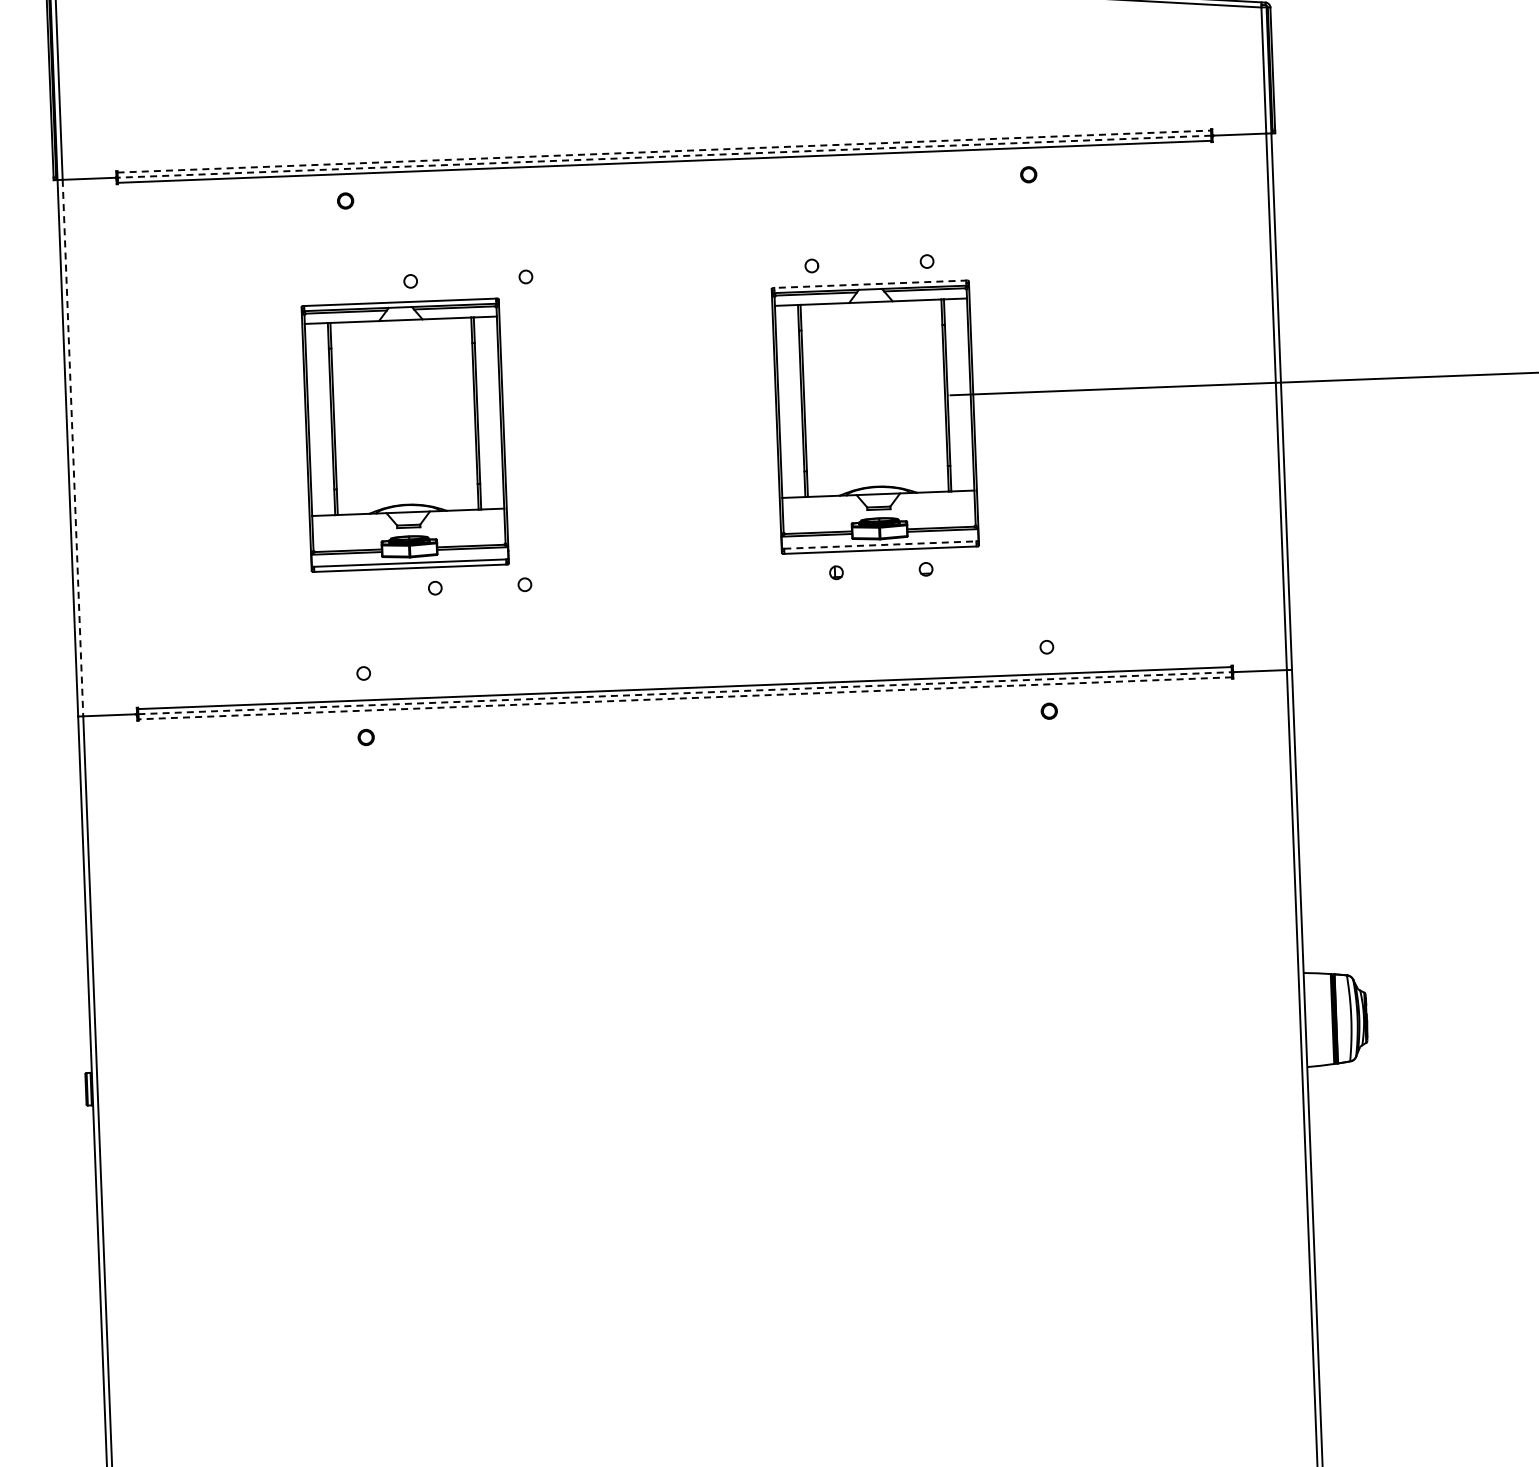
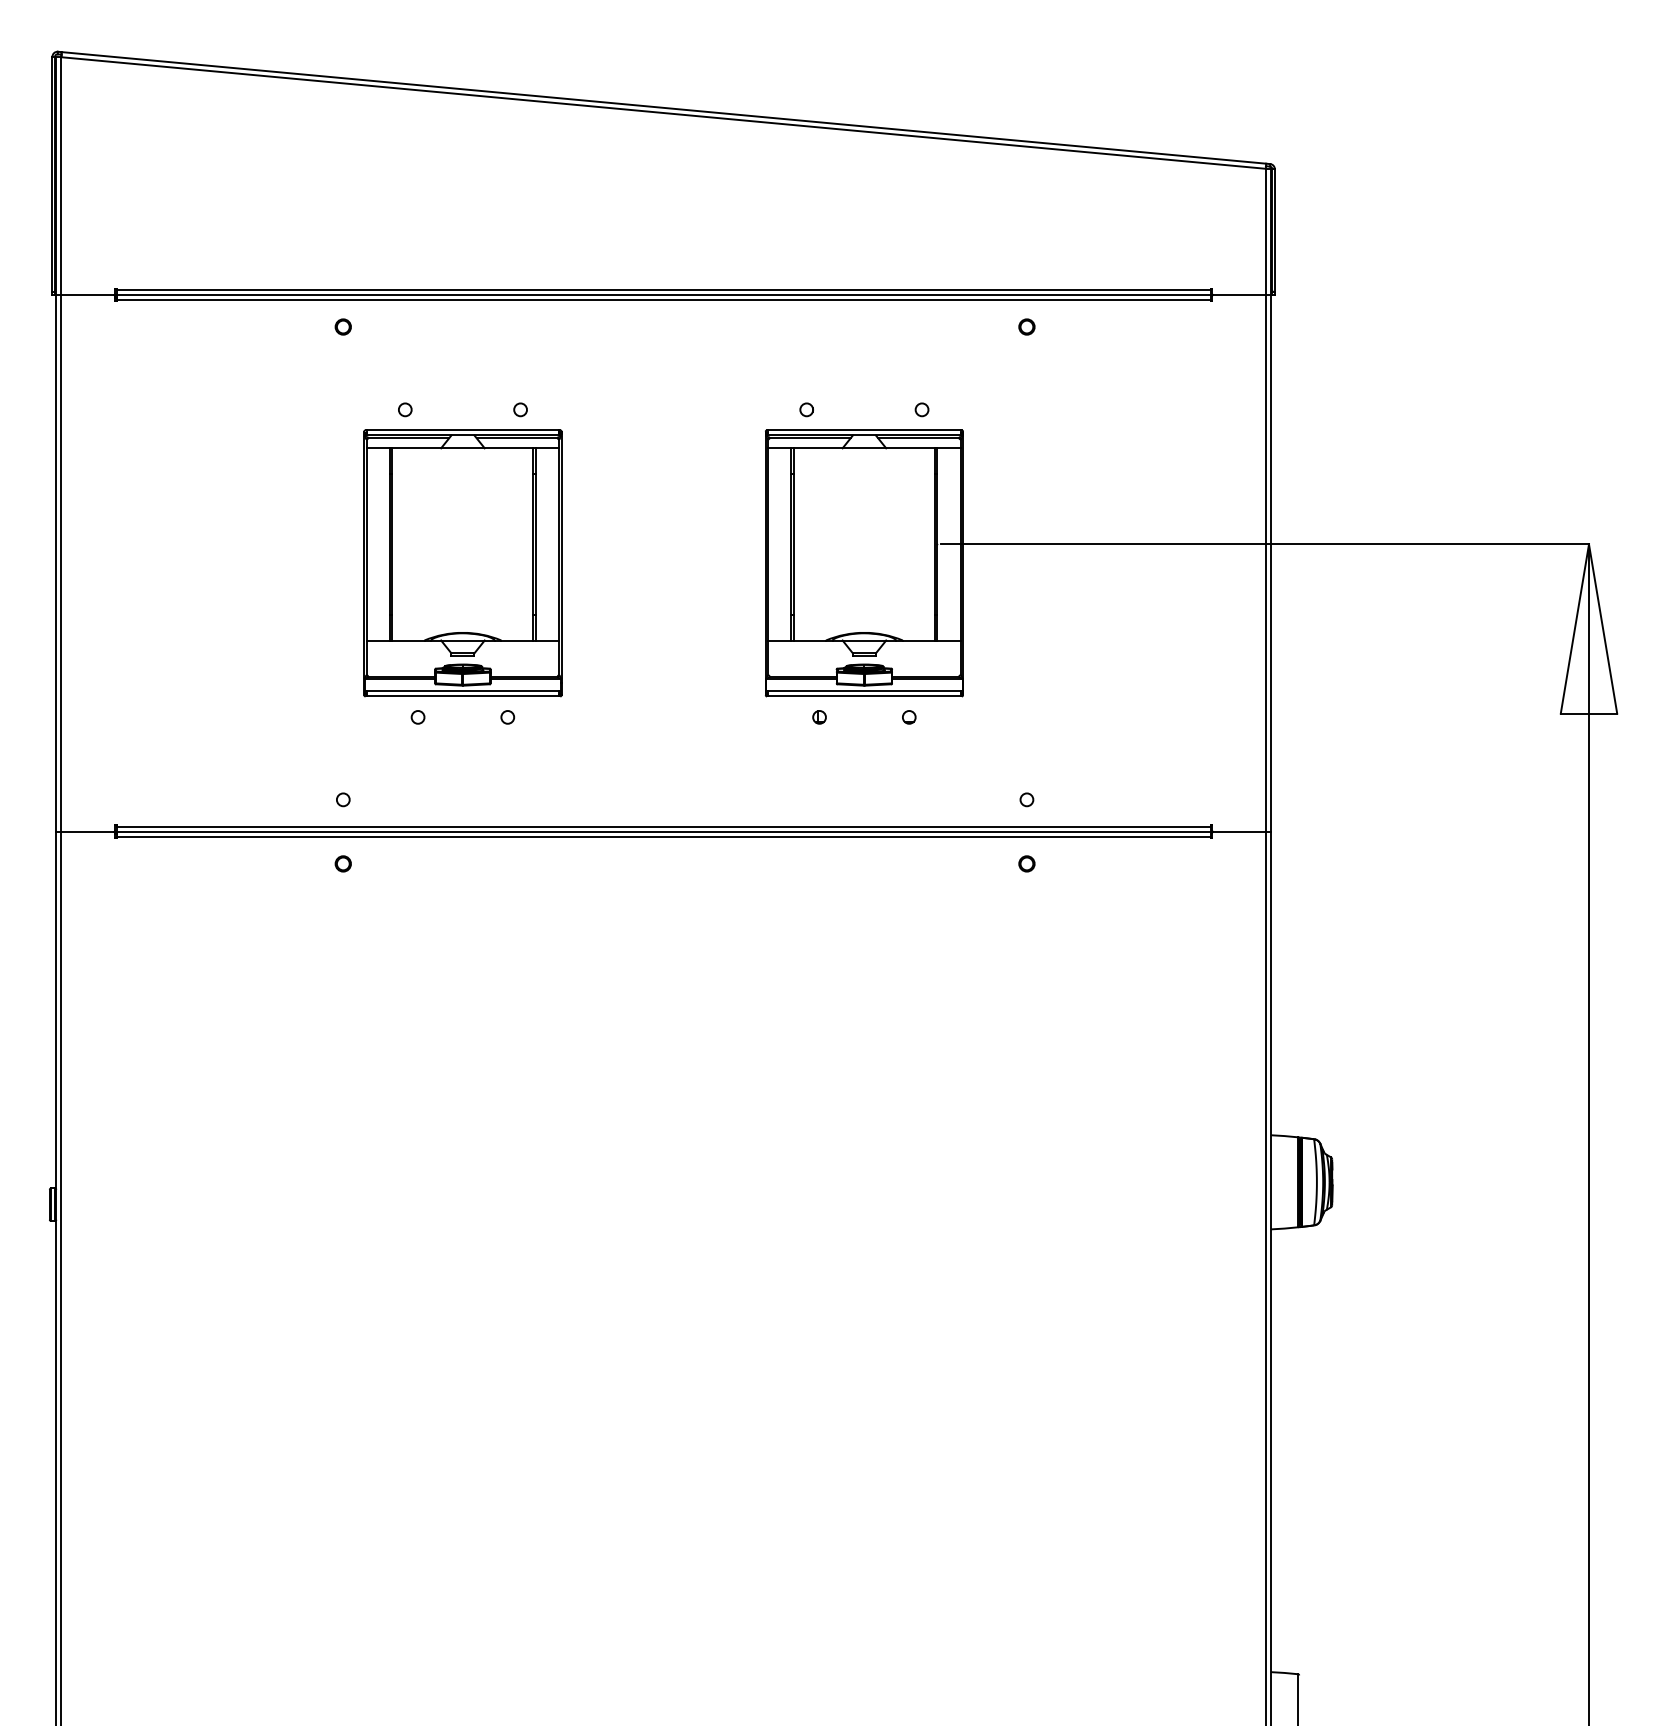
line: (665, 151) -> (664, 289), dashed -> solid
line: (664, 157) -> (663, 295), dashed -> solid
line: (869, 284) -> (863, 430), dashed -> solid
part: (404, 435) -> (462, 563), moved
line: (73, 448) -> (61, 563), dashed -> solid
line: (880, 545) -> (864, 691), dashed -> solid
line: (685, 692) -> (664, 831), dashed -> solid
line: (685, 698) -> (663, 837), dashed -> solid

